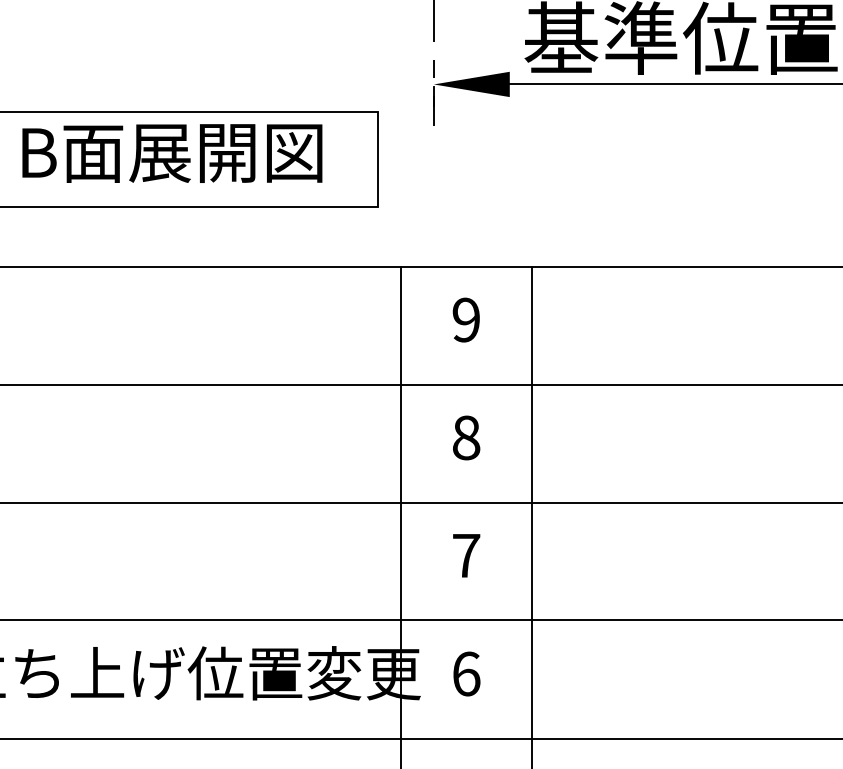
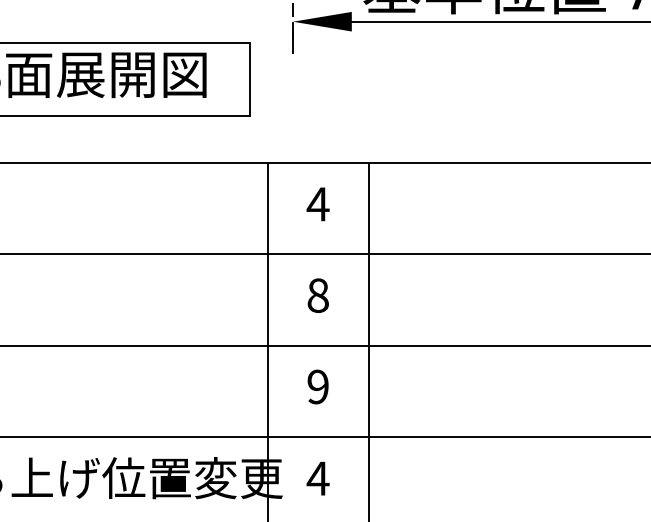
text: (466, 319) -> (318, 203), 9 -> 4
text: (466, 555) -> (318, 386), 7 -> 9
text: (466, 673) -> (318, 478), 6 -> 4

